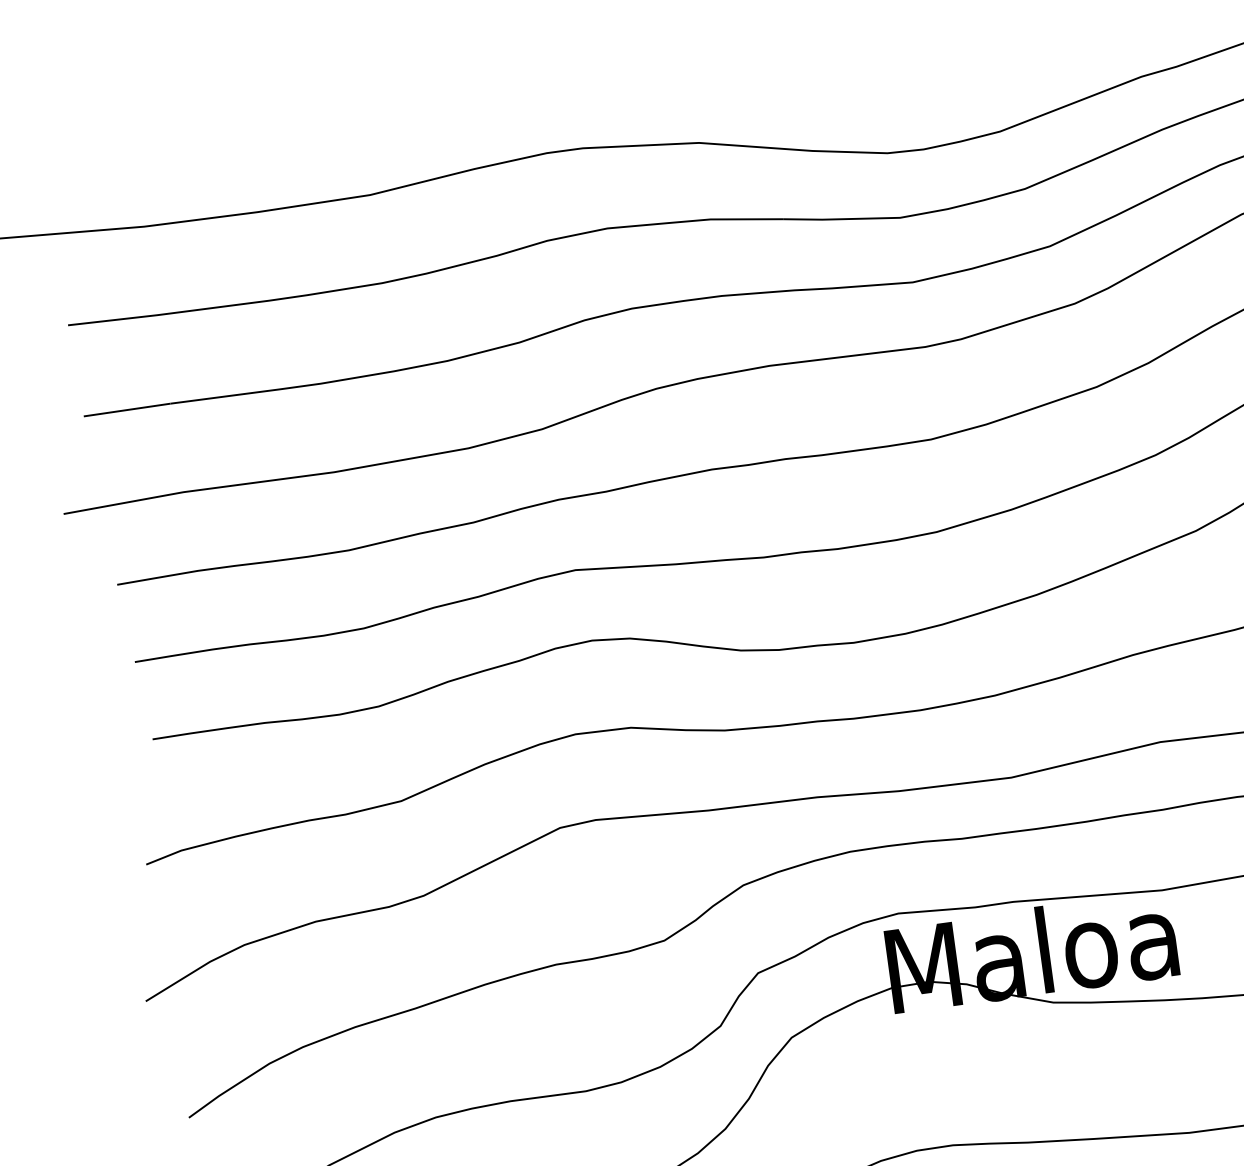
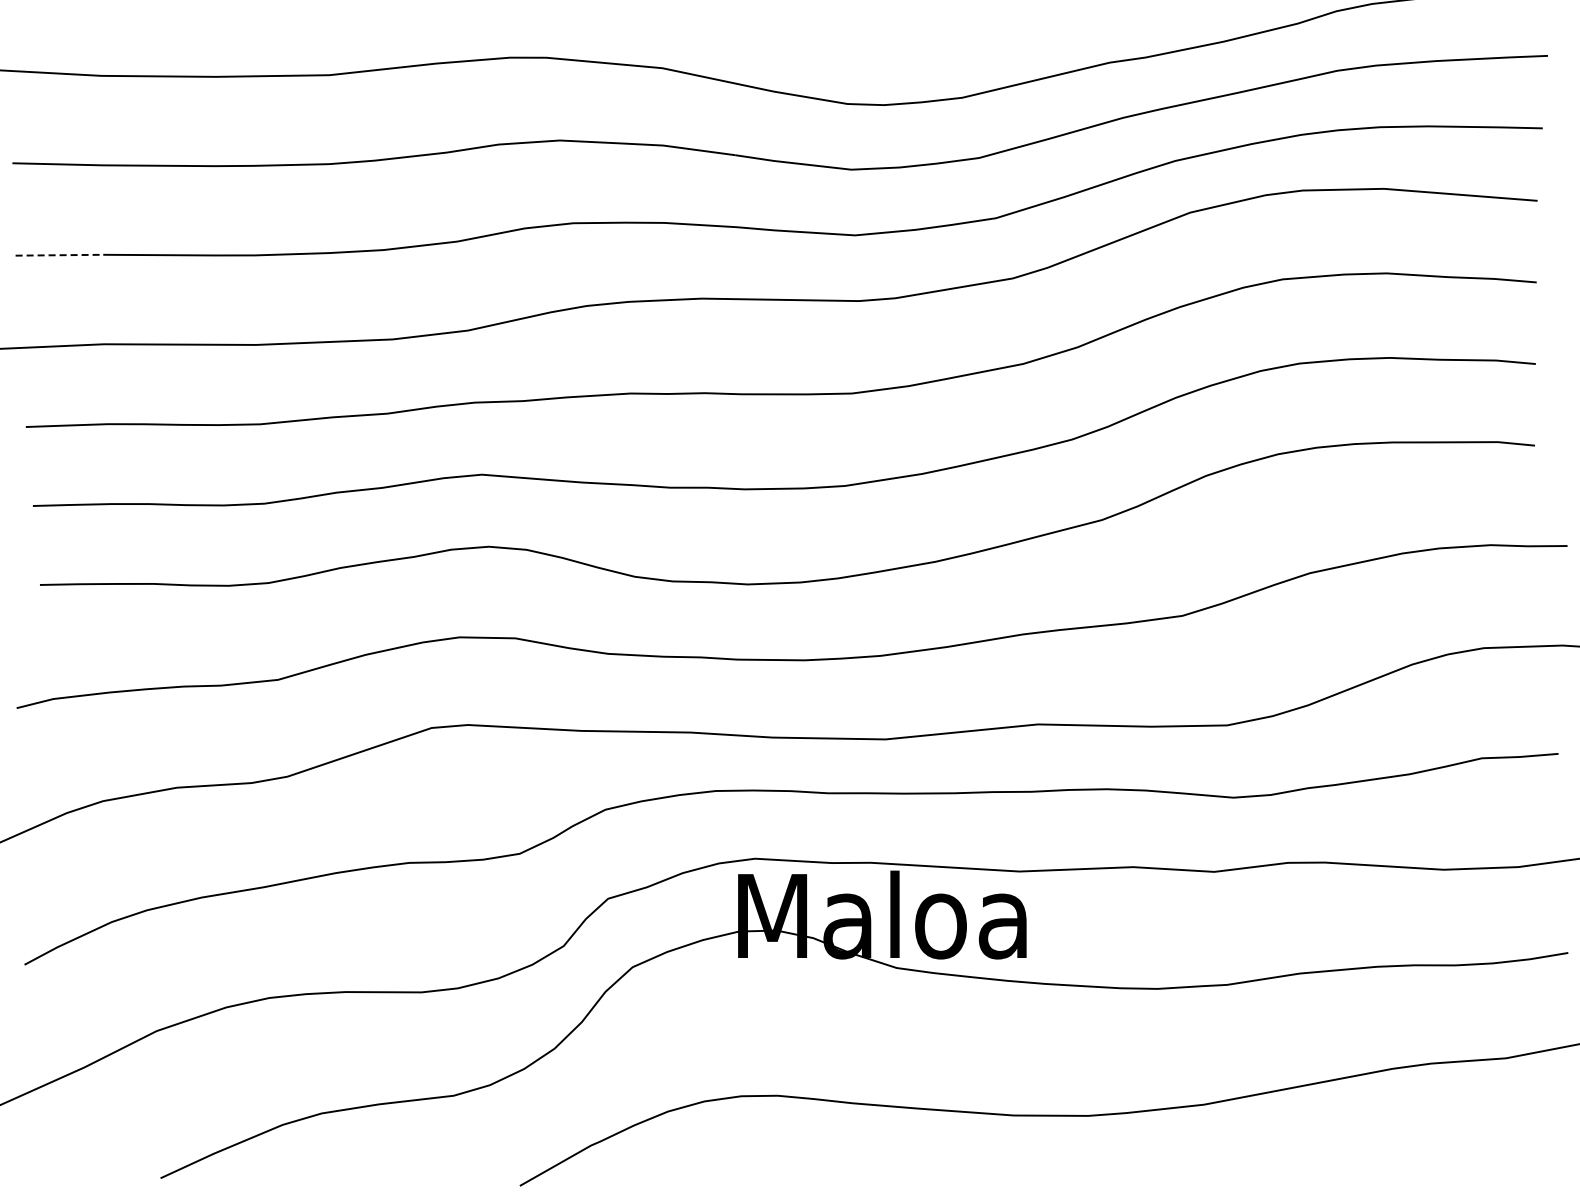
line: (127, 410) -> (59, 255), solid -> dashed

